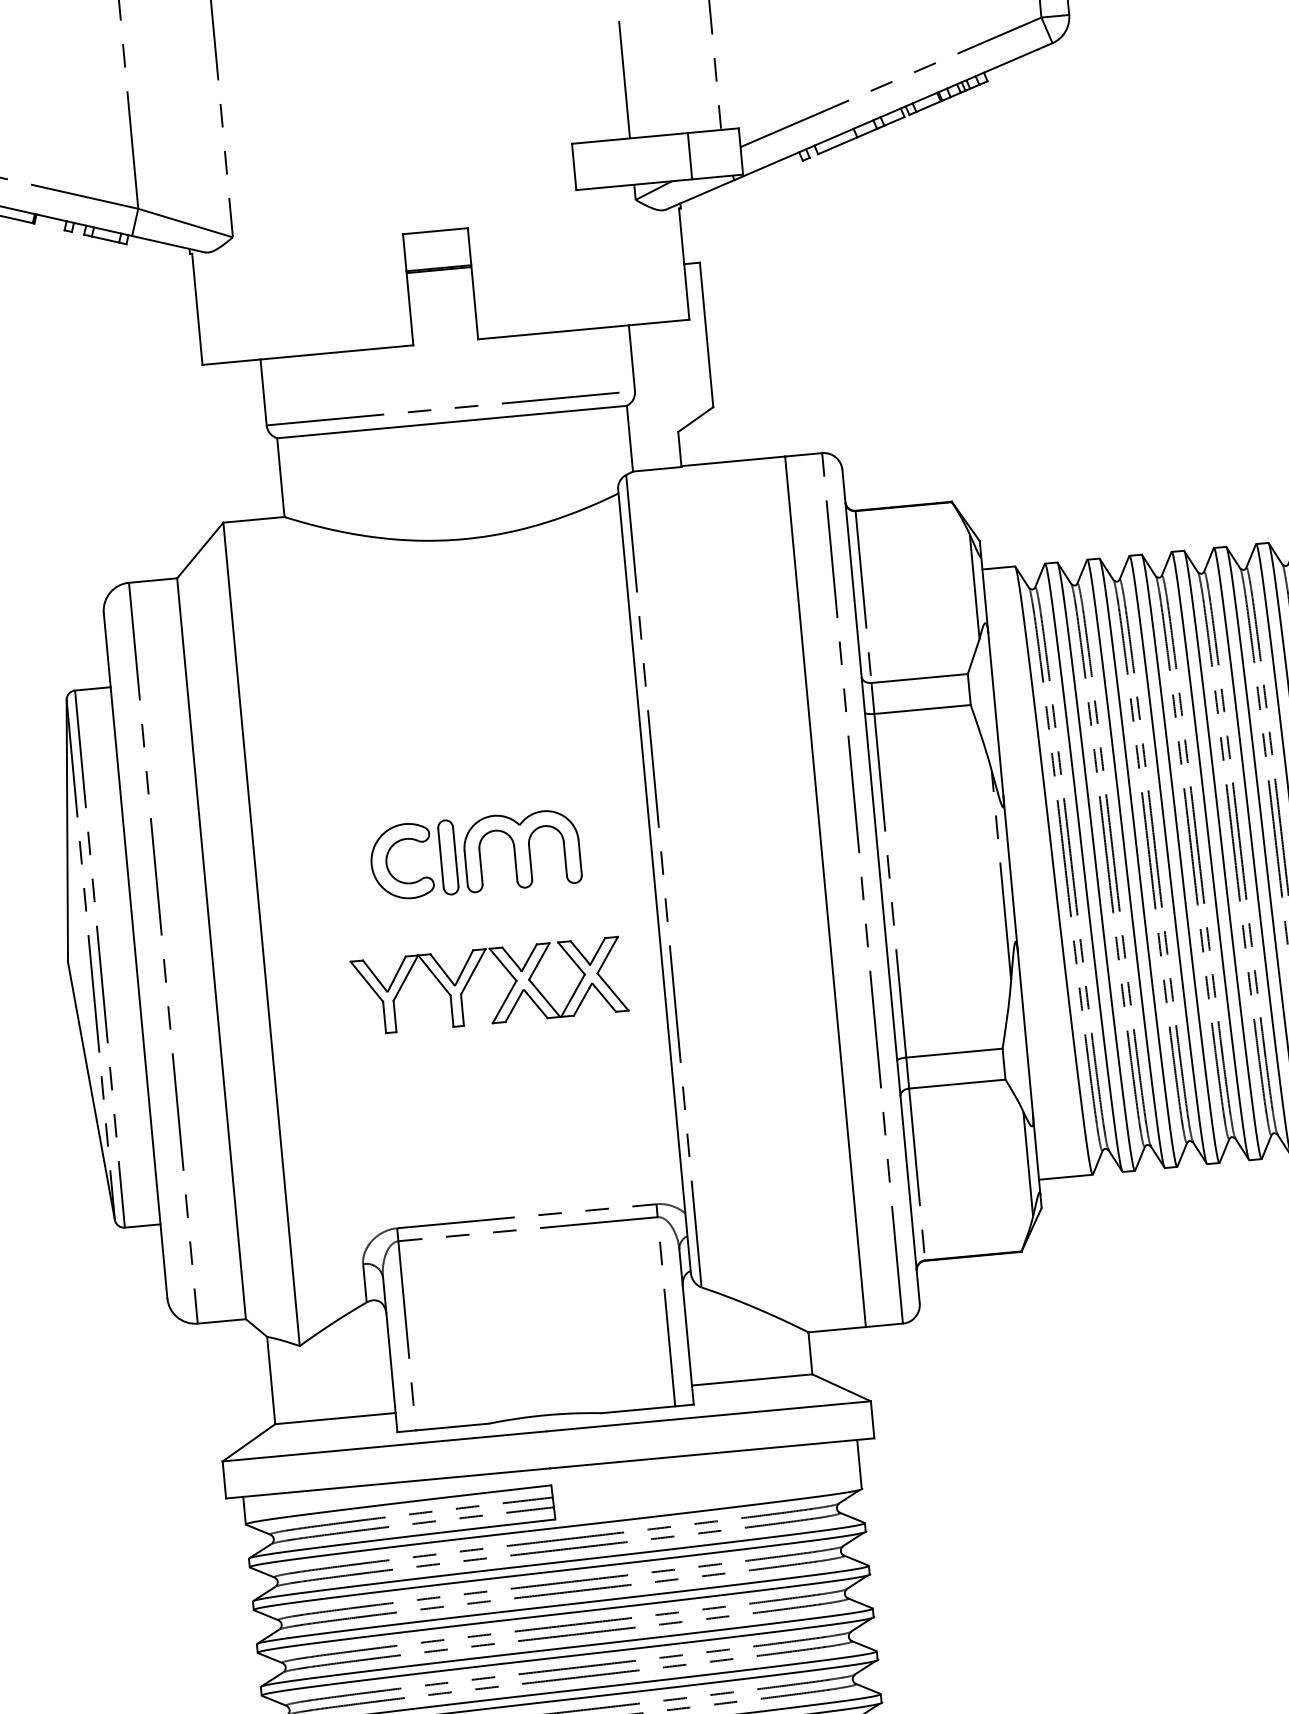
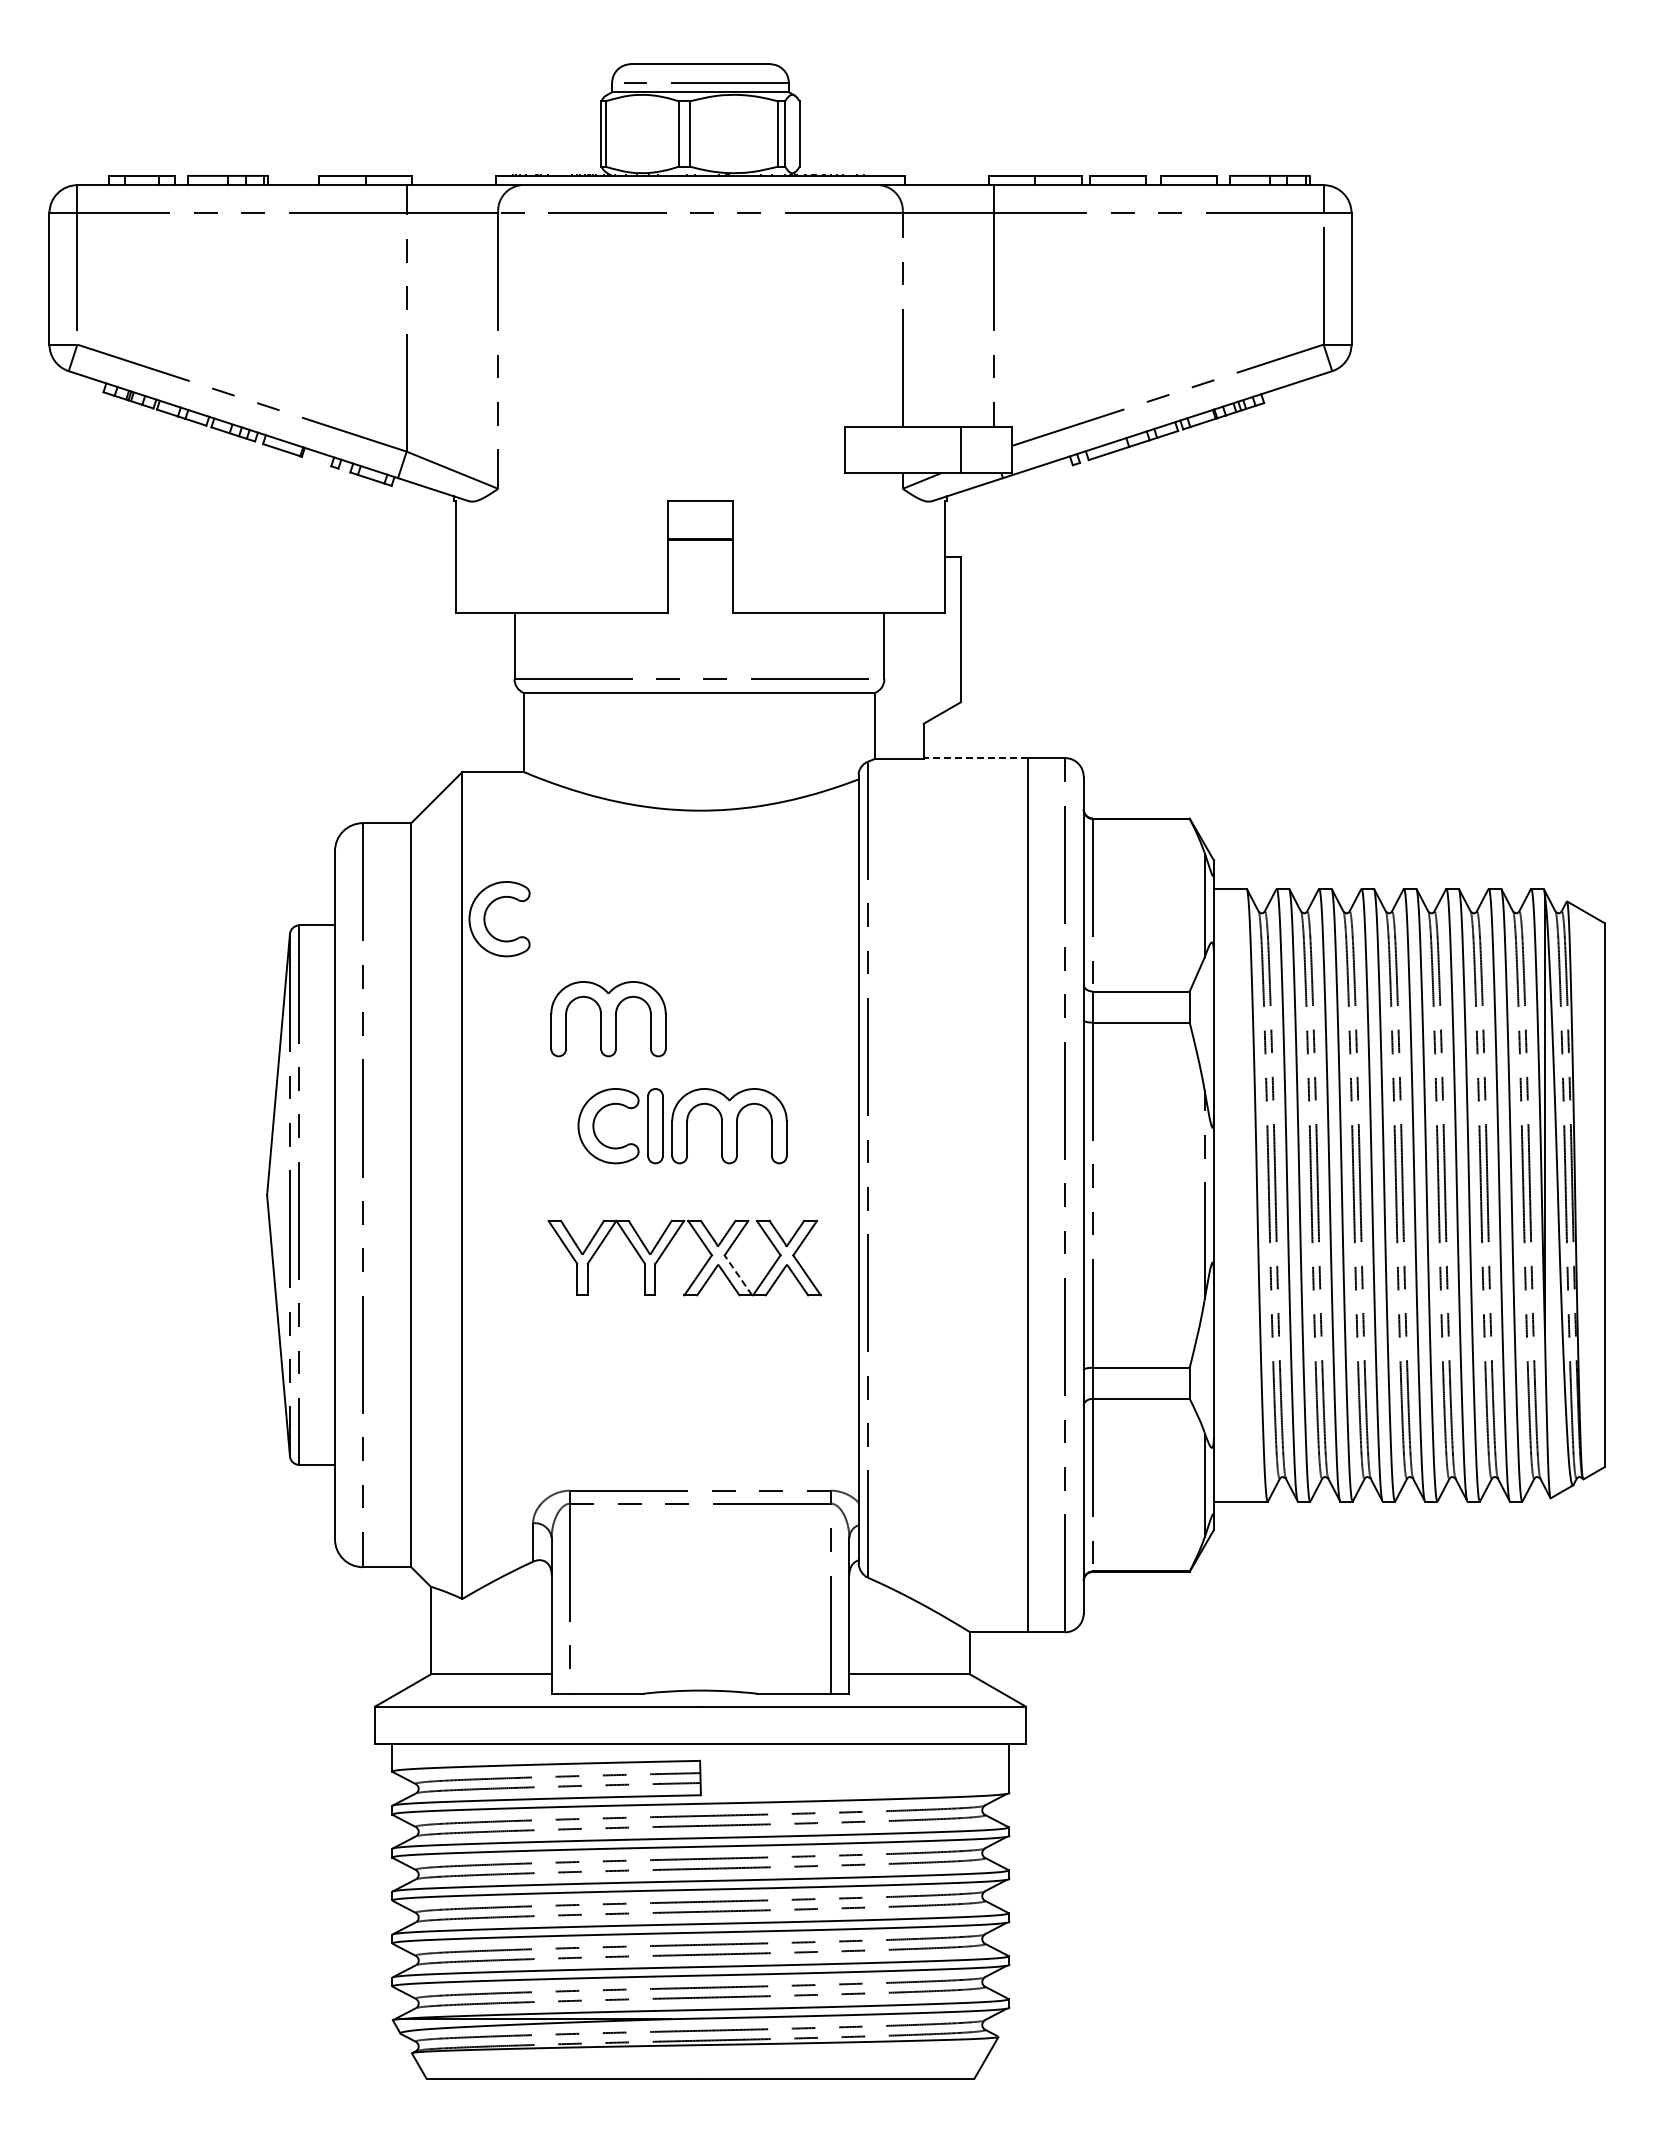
line: (733, 461) -> (975, 758), solid -> dashed
part: (259, 667) -> (485, 919), added
part: (391, 755) -> (608, 1019), added
line: (544, 997) -> (738, 1274), solid -> dashed

